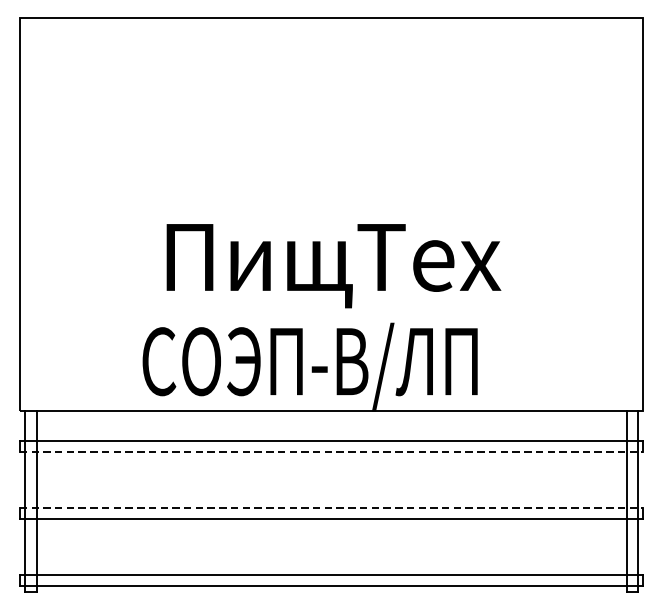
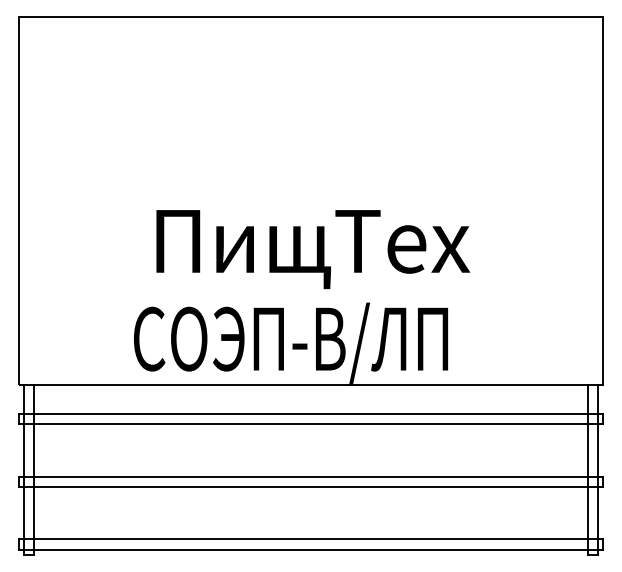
line: (332, 452) -> (311, 424), dashed -> solid
line: (332, 508) -> (311, 476), dashed -> solid

